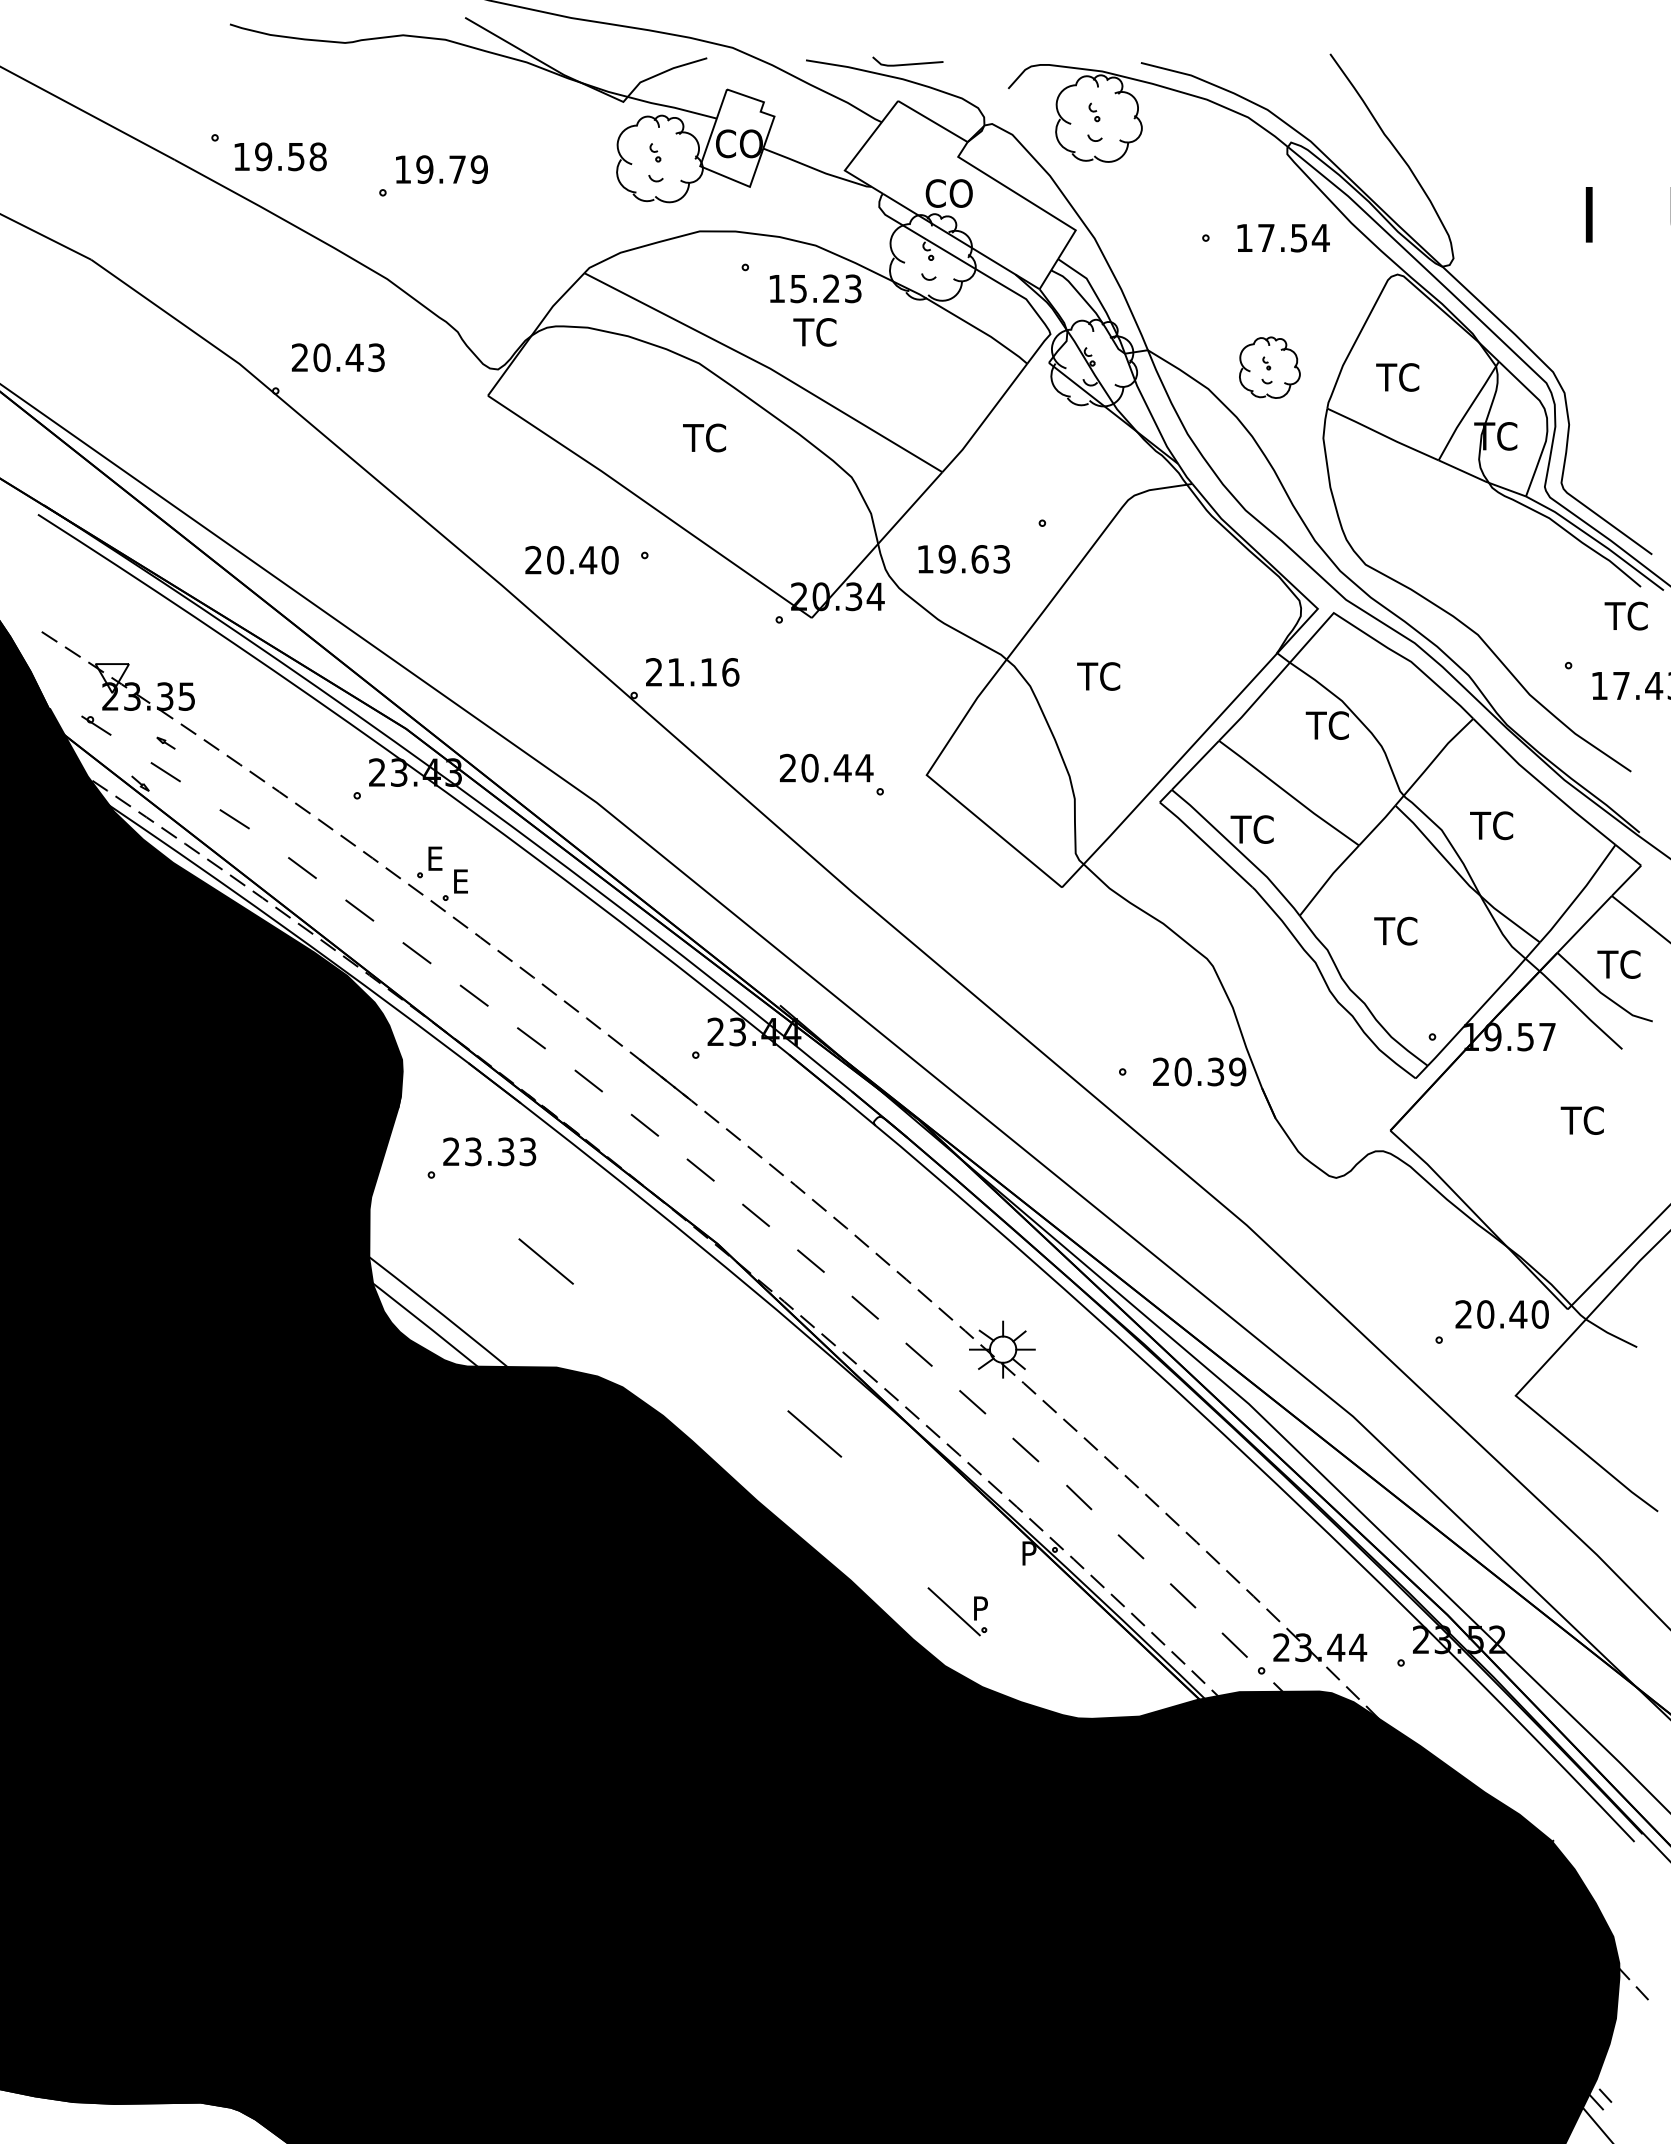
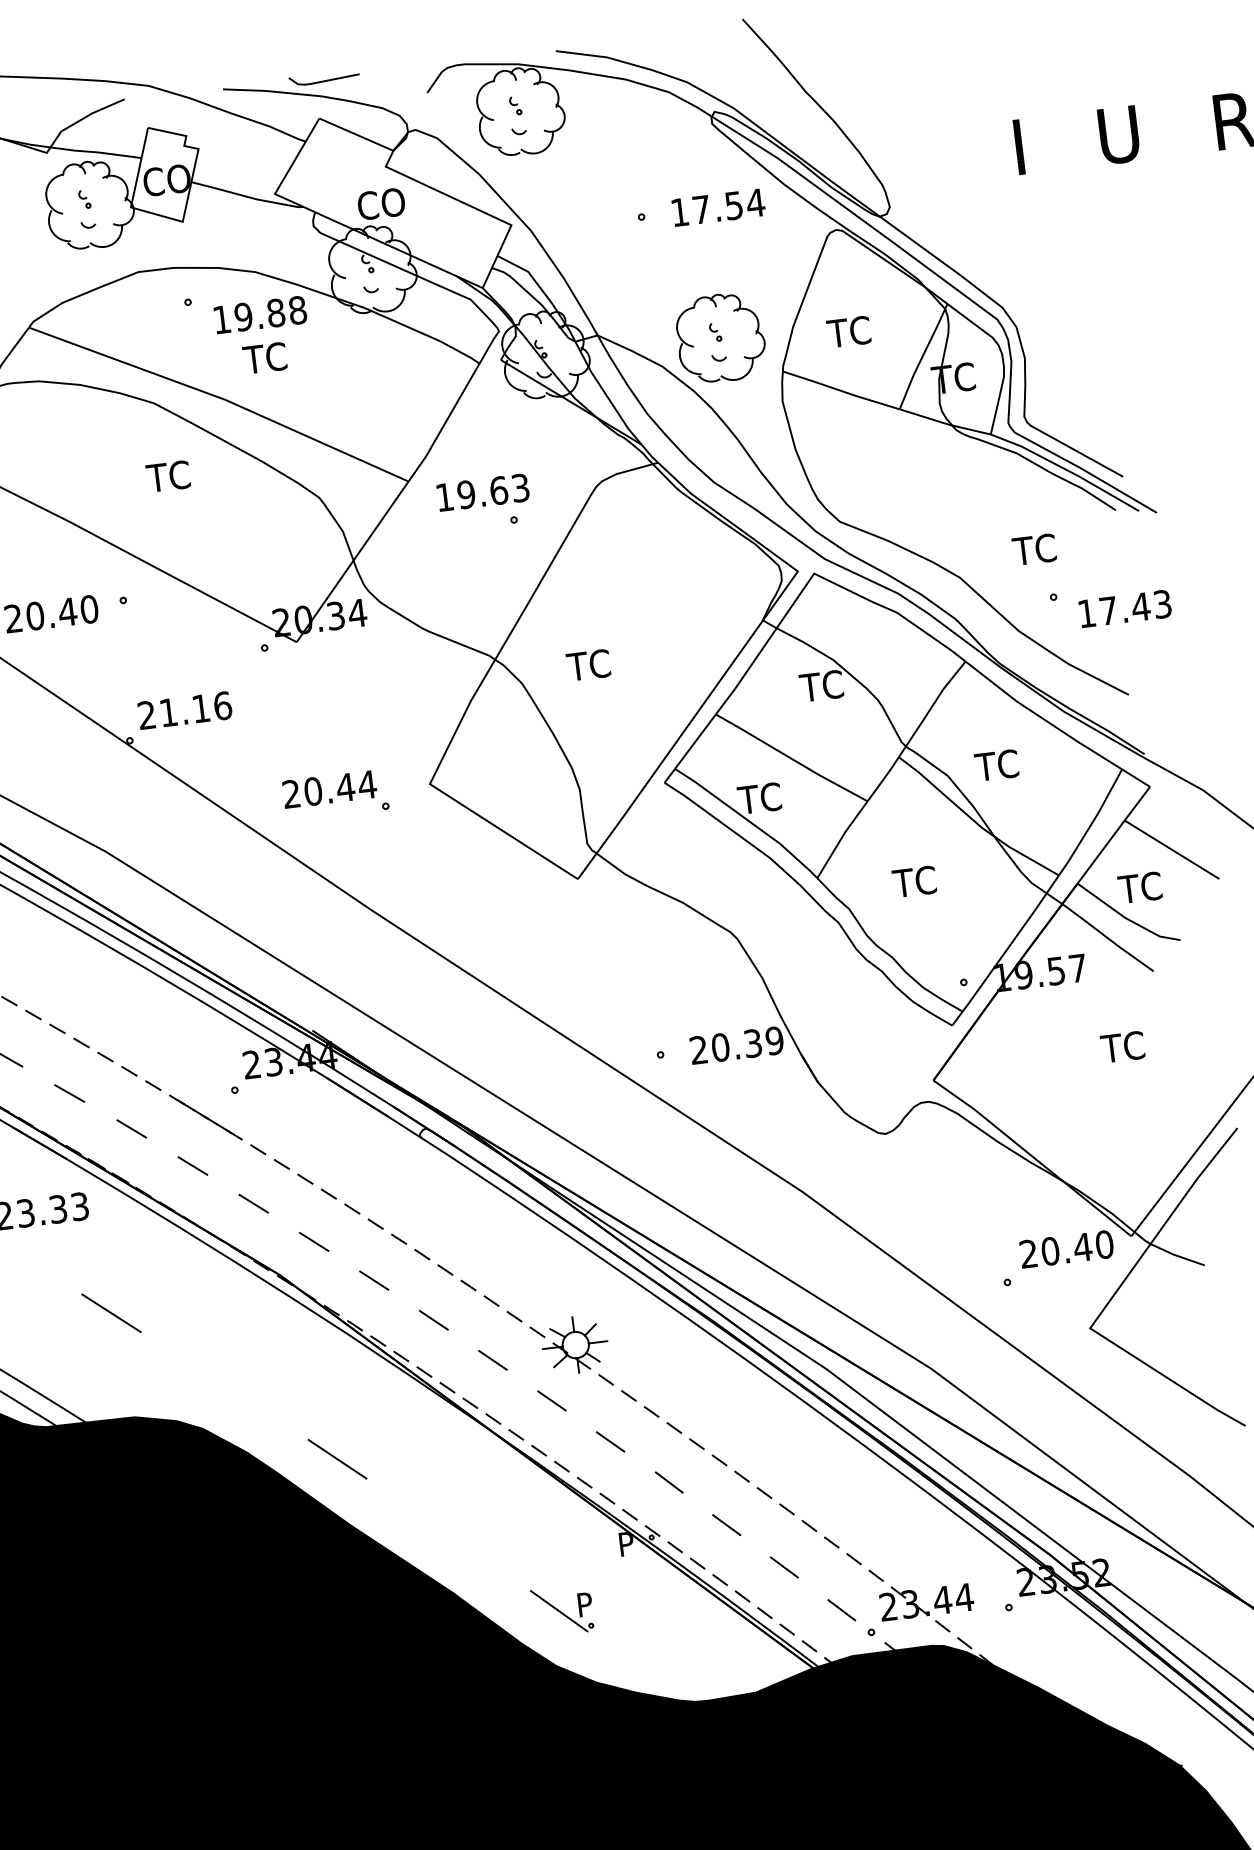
text: (825, 288) -> (270, 313), 15.23 -> 19.88
part: (1269, 367) -> (720, 337), size x1.43
text: (963, 559) -> (482, 492), moved
text: (1625, 615) -> (1033, 549), moved
line: (814, 1433) -> (337, 1458), moved

